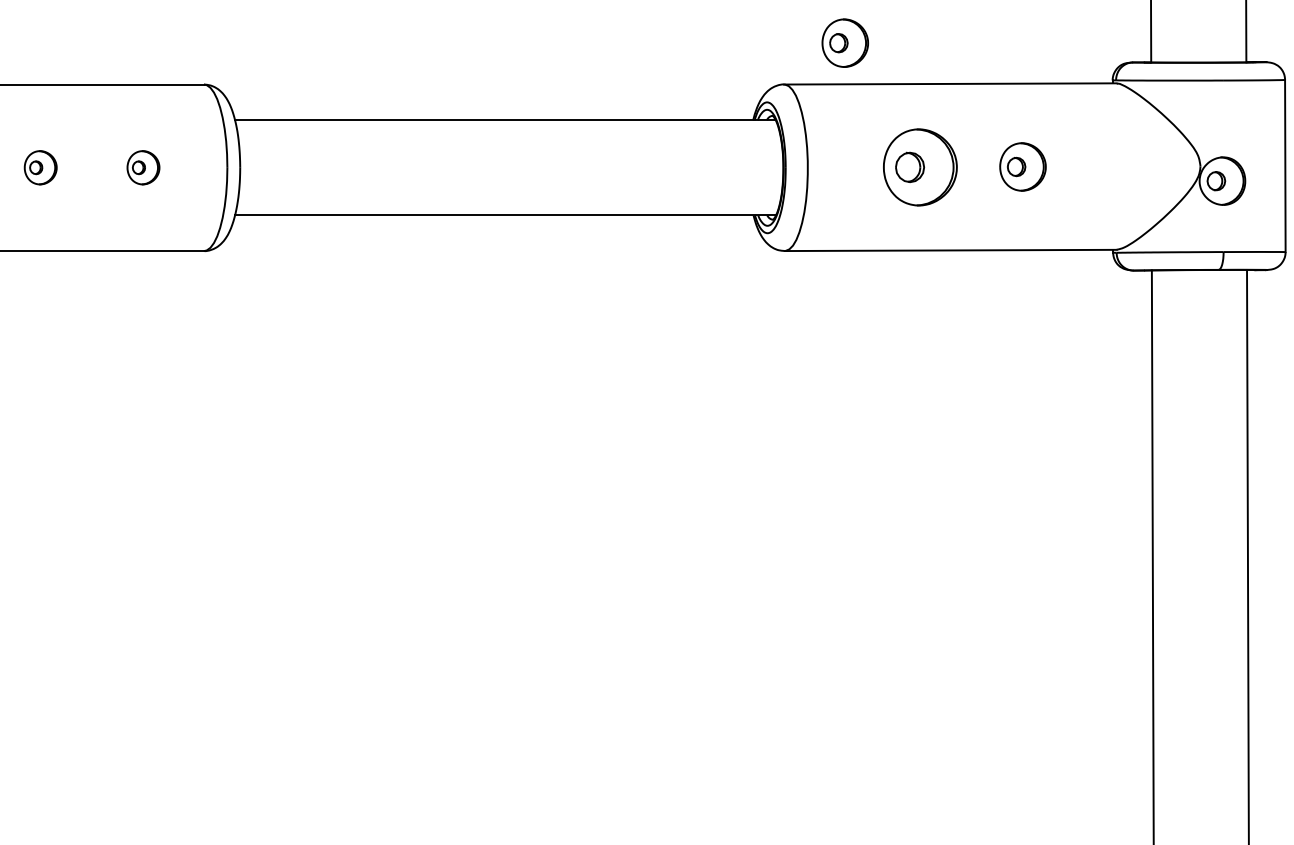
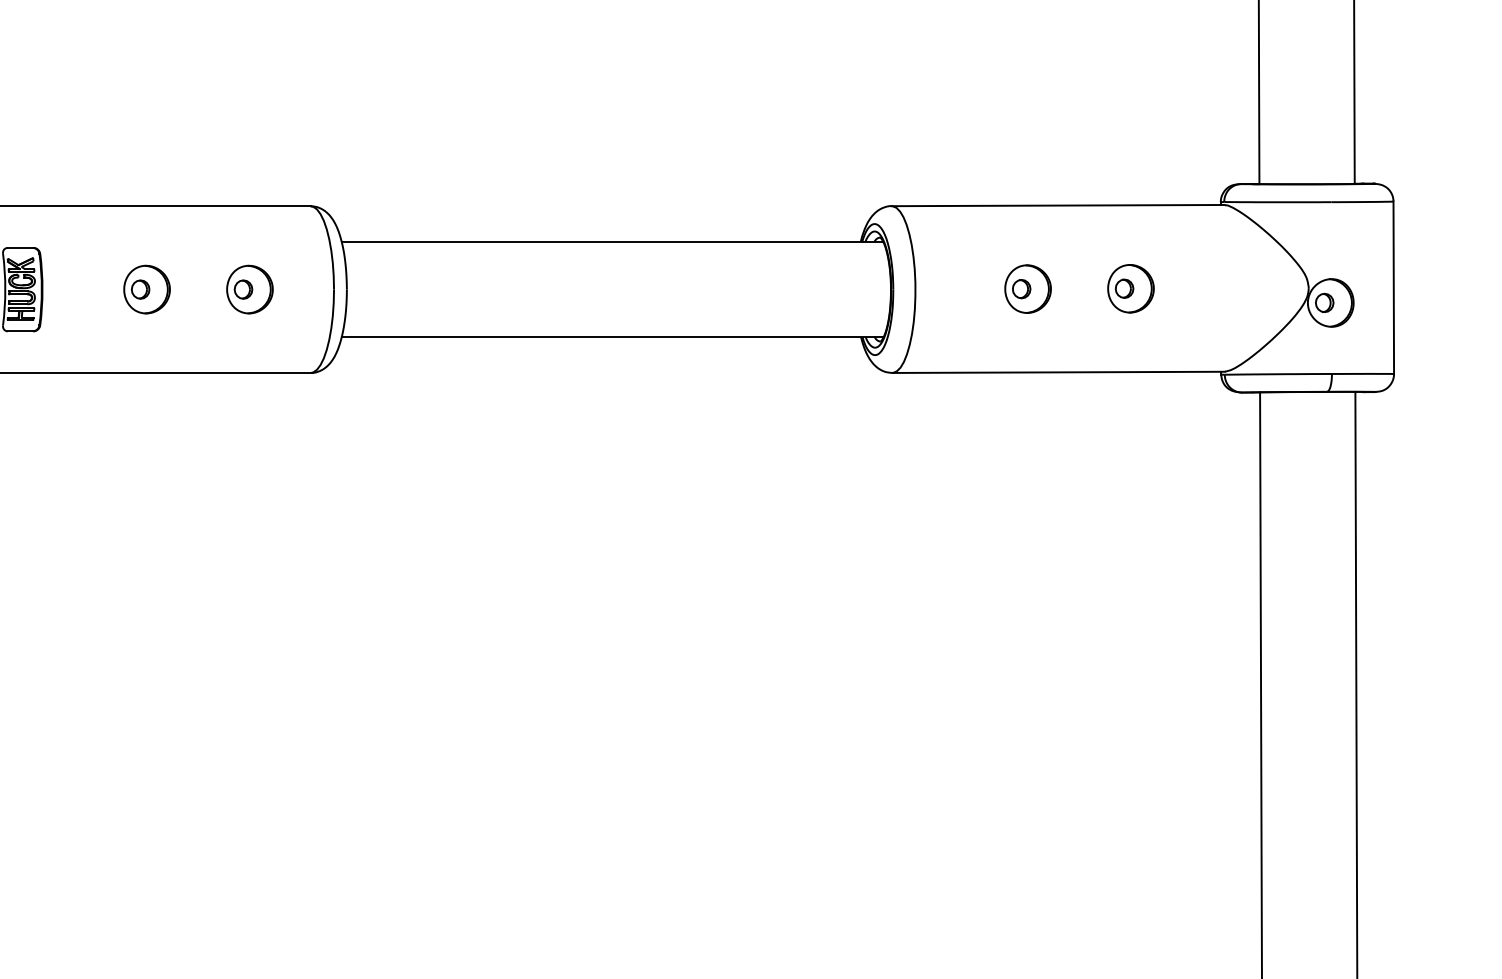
part: (844, 42) -> (952, 164), removed
part: (919, 166) -> (1027, 288), size x0.62
part: (40, 167) -> (146, 289), size x1.43
part: (143, 167) -> (249, 289), size x1.43

